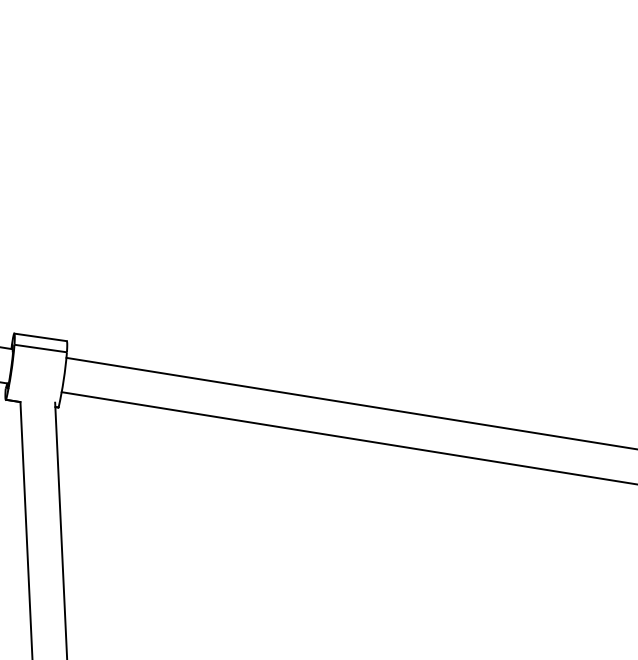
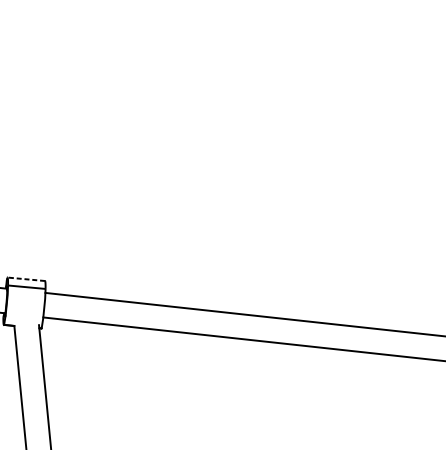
line: (40, 337) -> (26, 279), solid -> dashed

